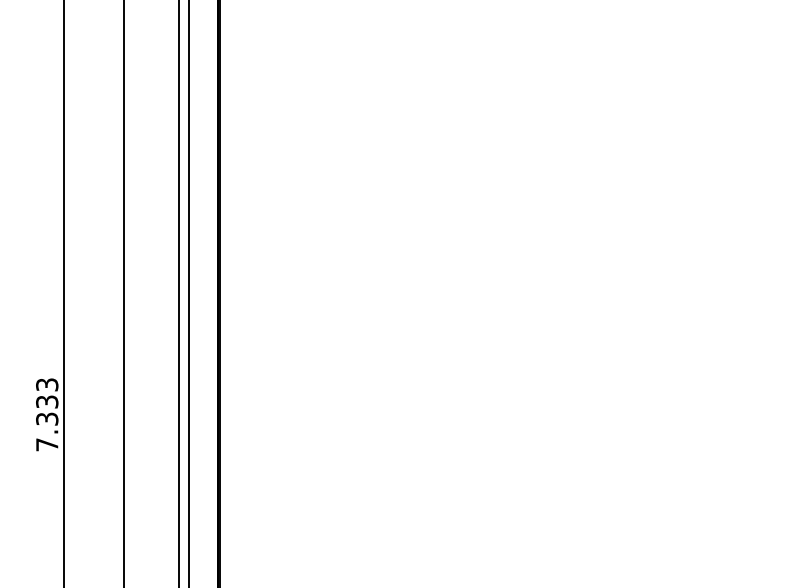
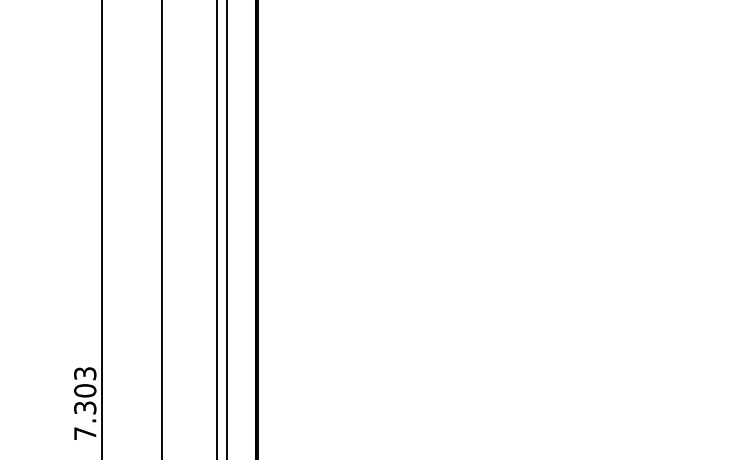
text: (47, 401) -> (85, 390), 7.333 -> 7.303

